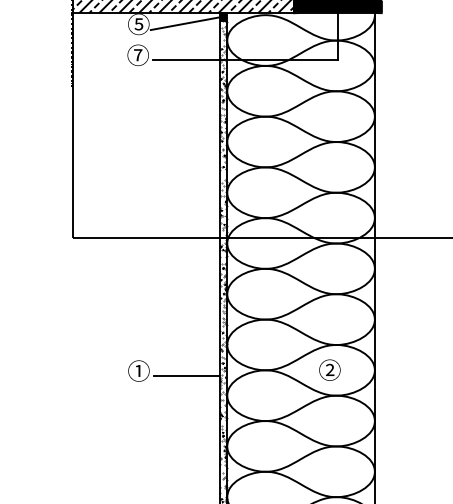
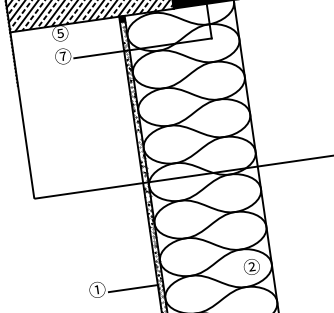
line: (184, 23) -> (94, 28), removed
text: (329, 369) -> (251, 266), moved

